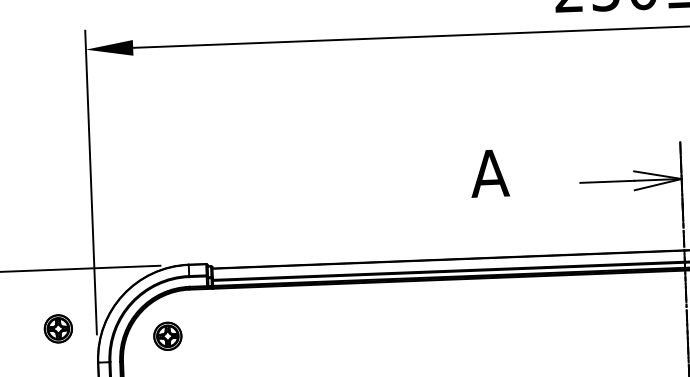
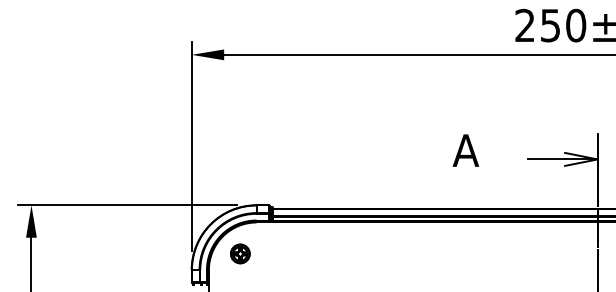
part: (58, 328) -> (165, 245), removed

